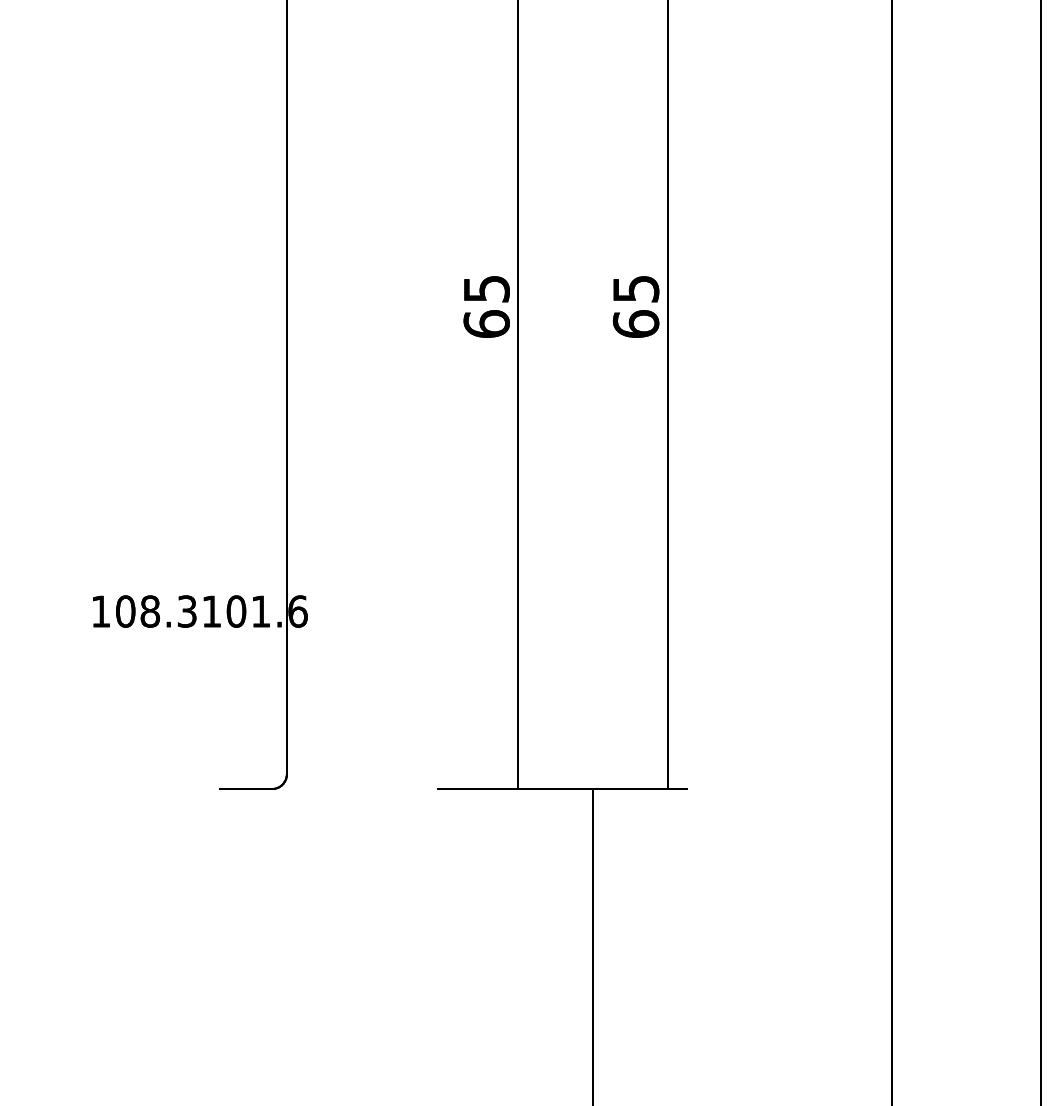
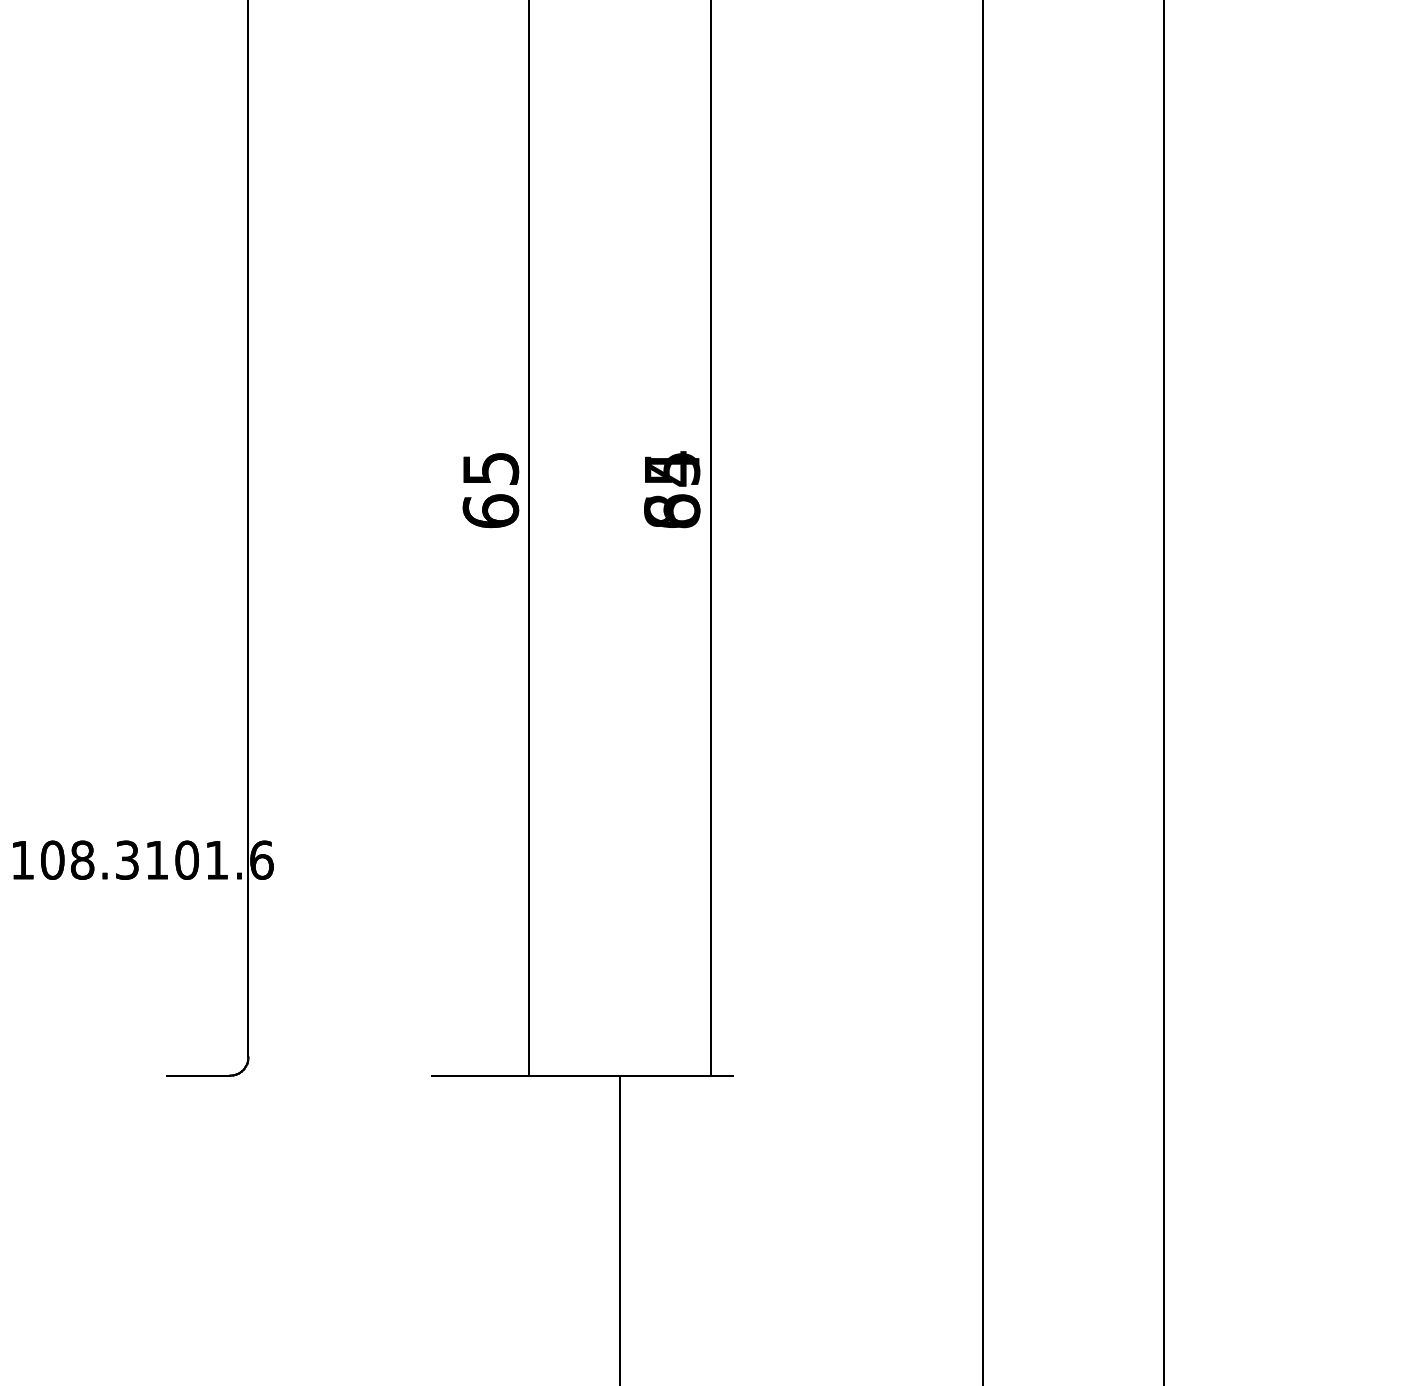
text: (636, 306) -> (672, 489), 65 -> 84

